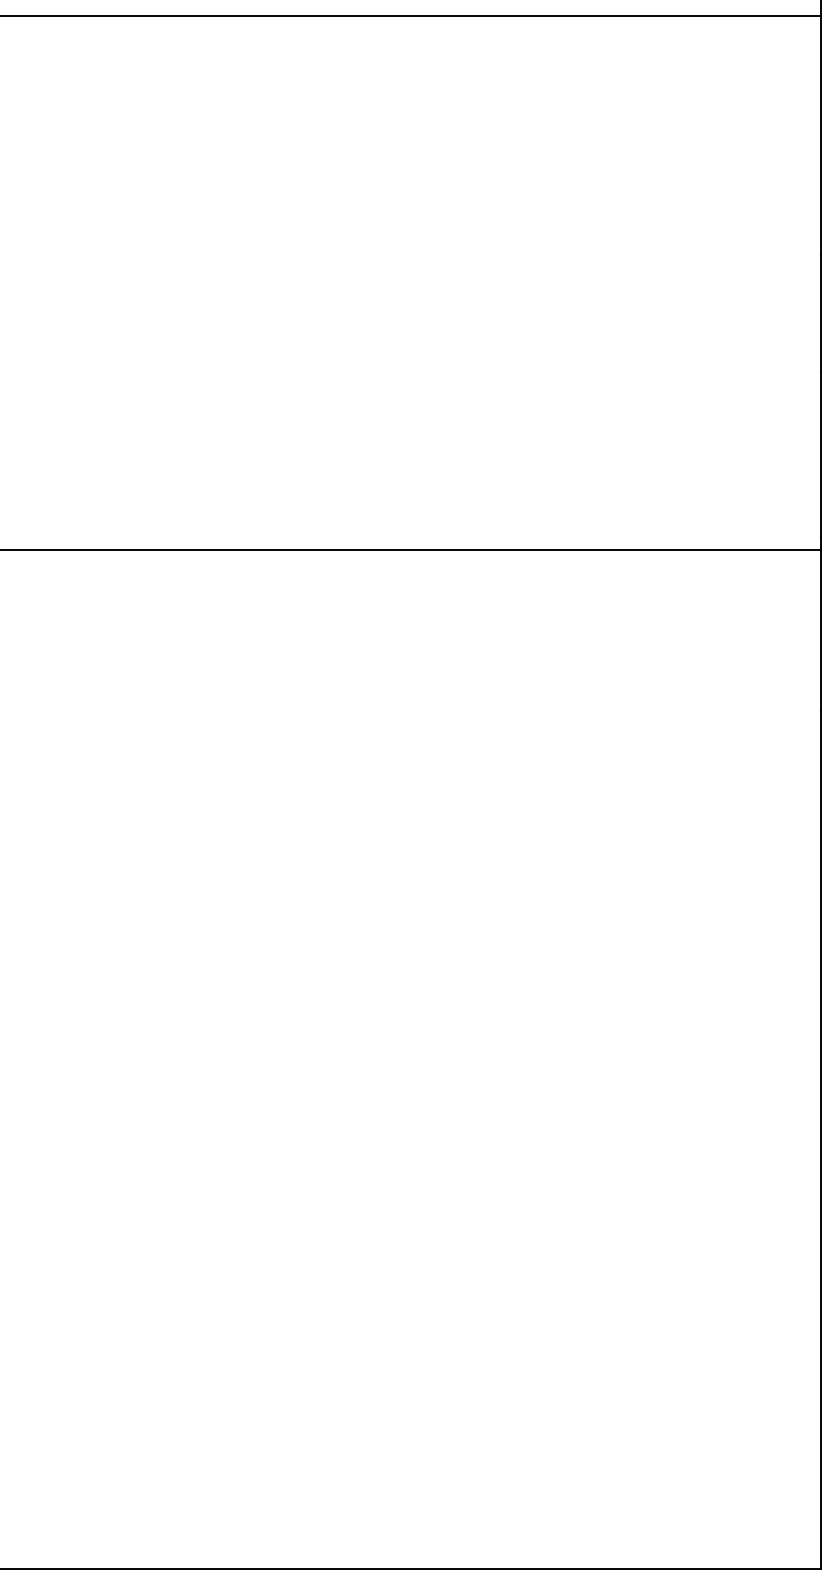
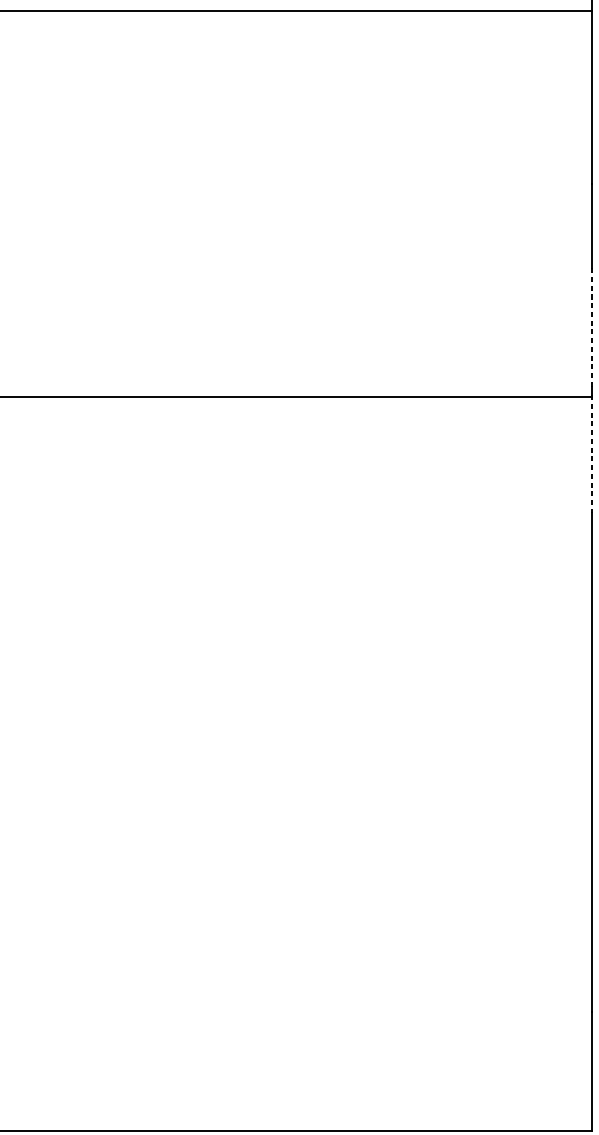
line: (820, 454) -> (591, 327), solid -> dashed
line: (820, 629) -> (591, 453), solid -> dashed

